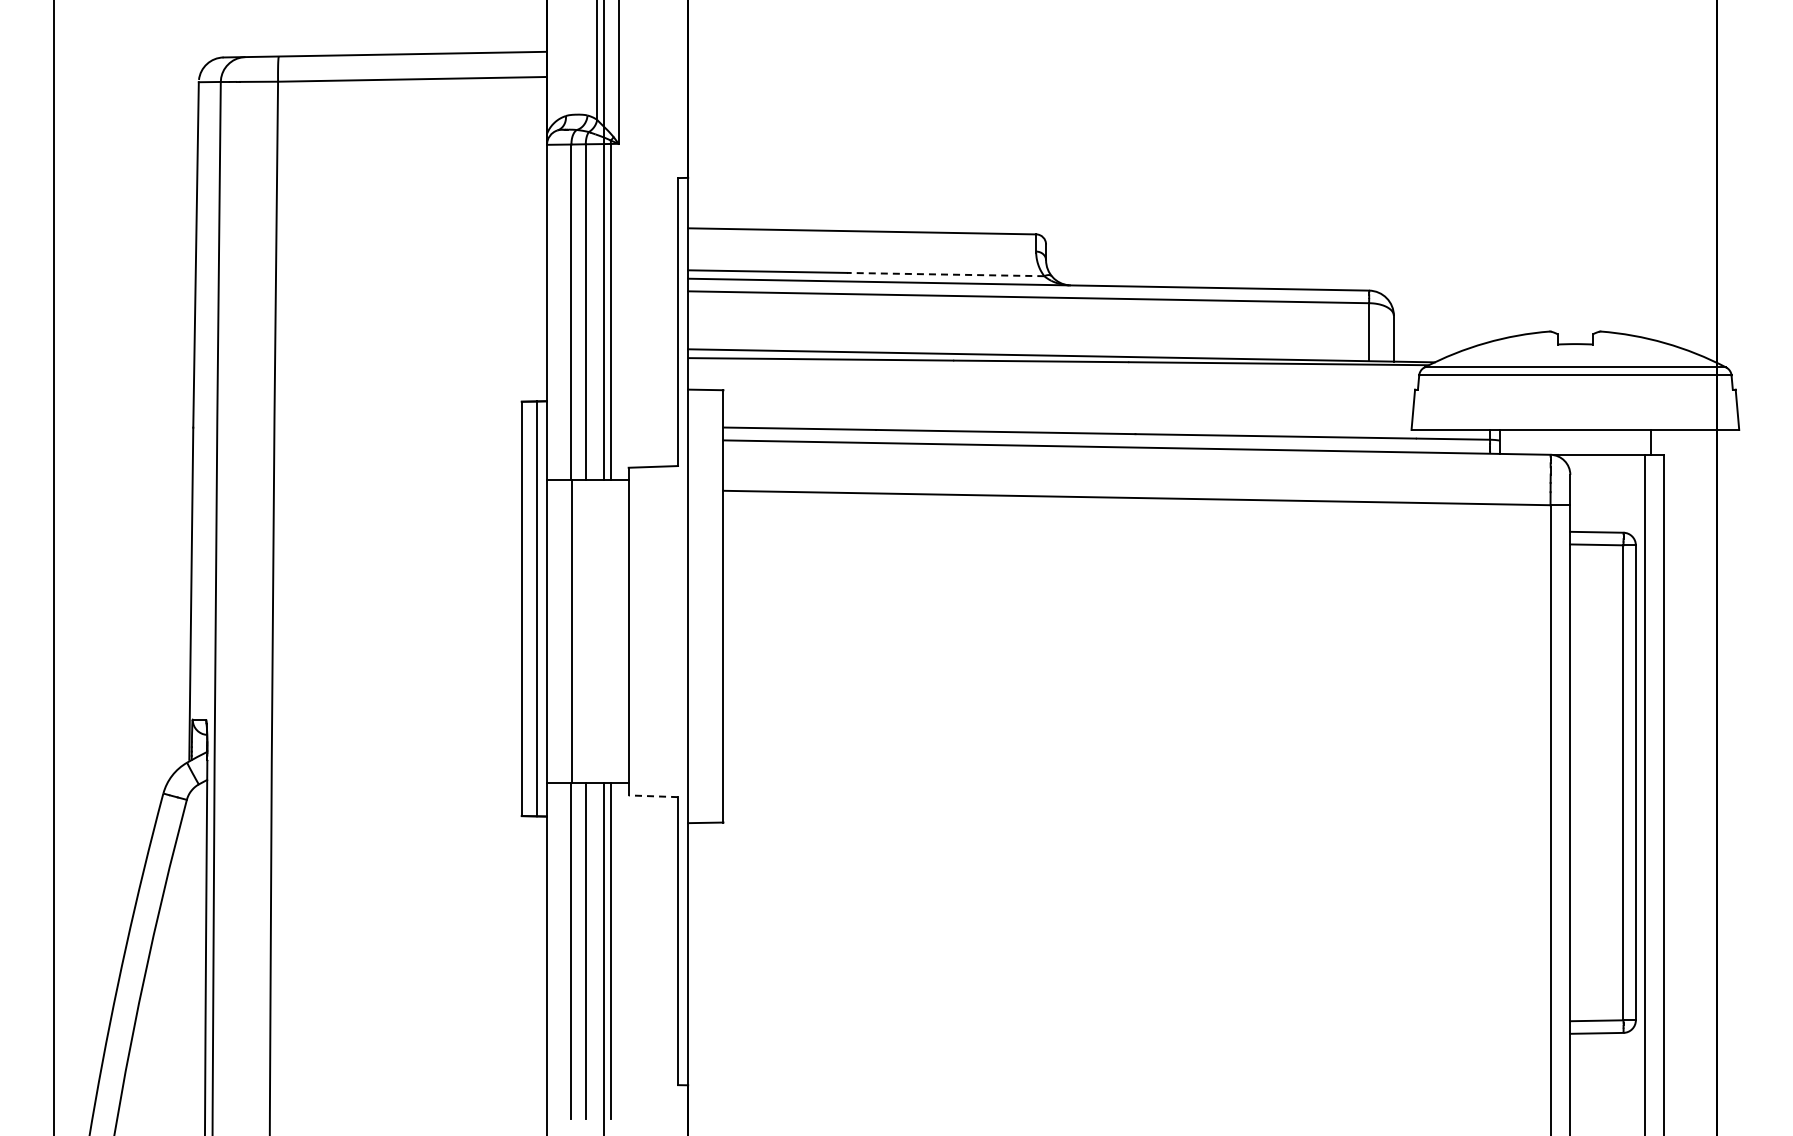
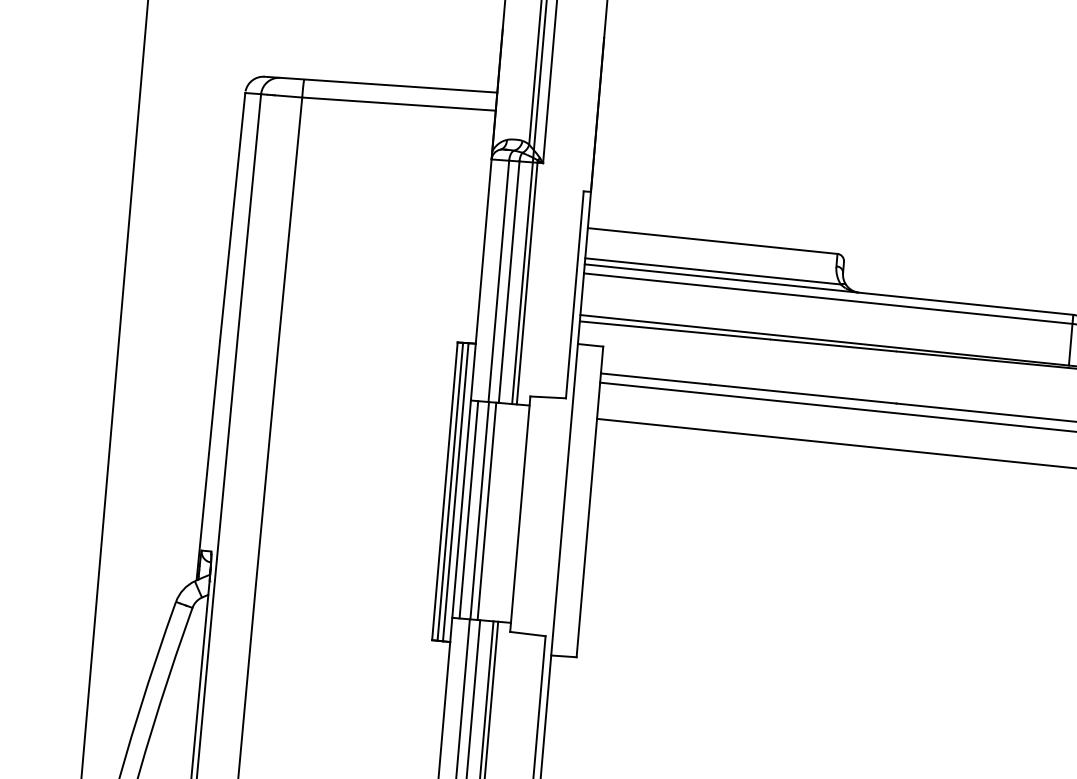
line: (945, 274) -> (769, 277), dashed -> solid
line: (529, 608) -> (450, 491), added
line: (557, 631) -> (469, 509), added
line: (582, 631) -> (487, 511), added
line: (653, 796) -> (527, 634), dashed -> solid

